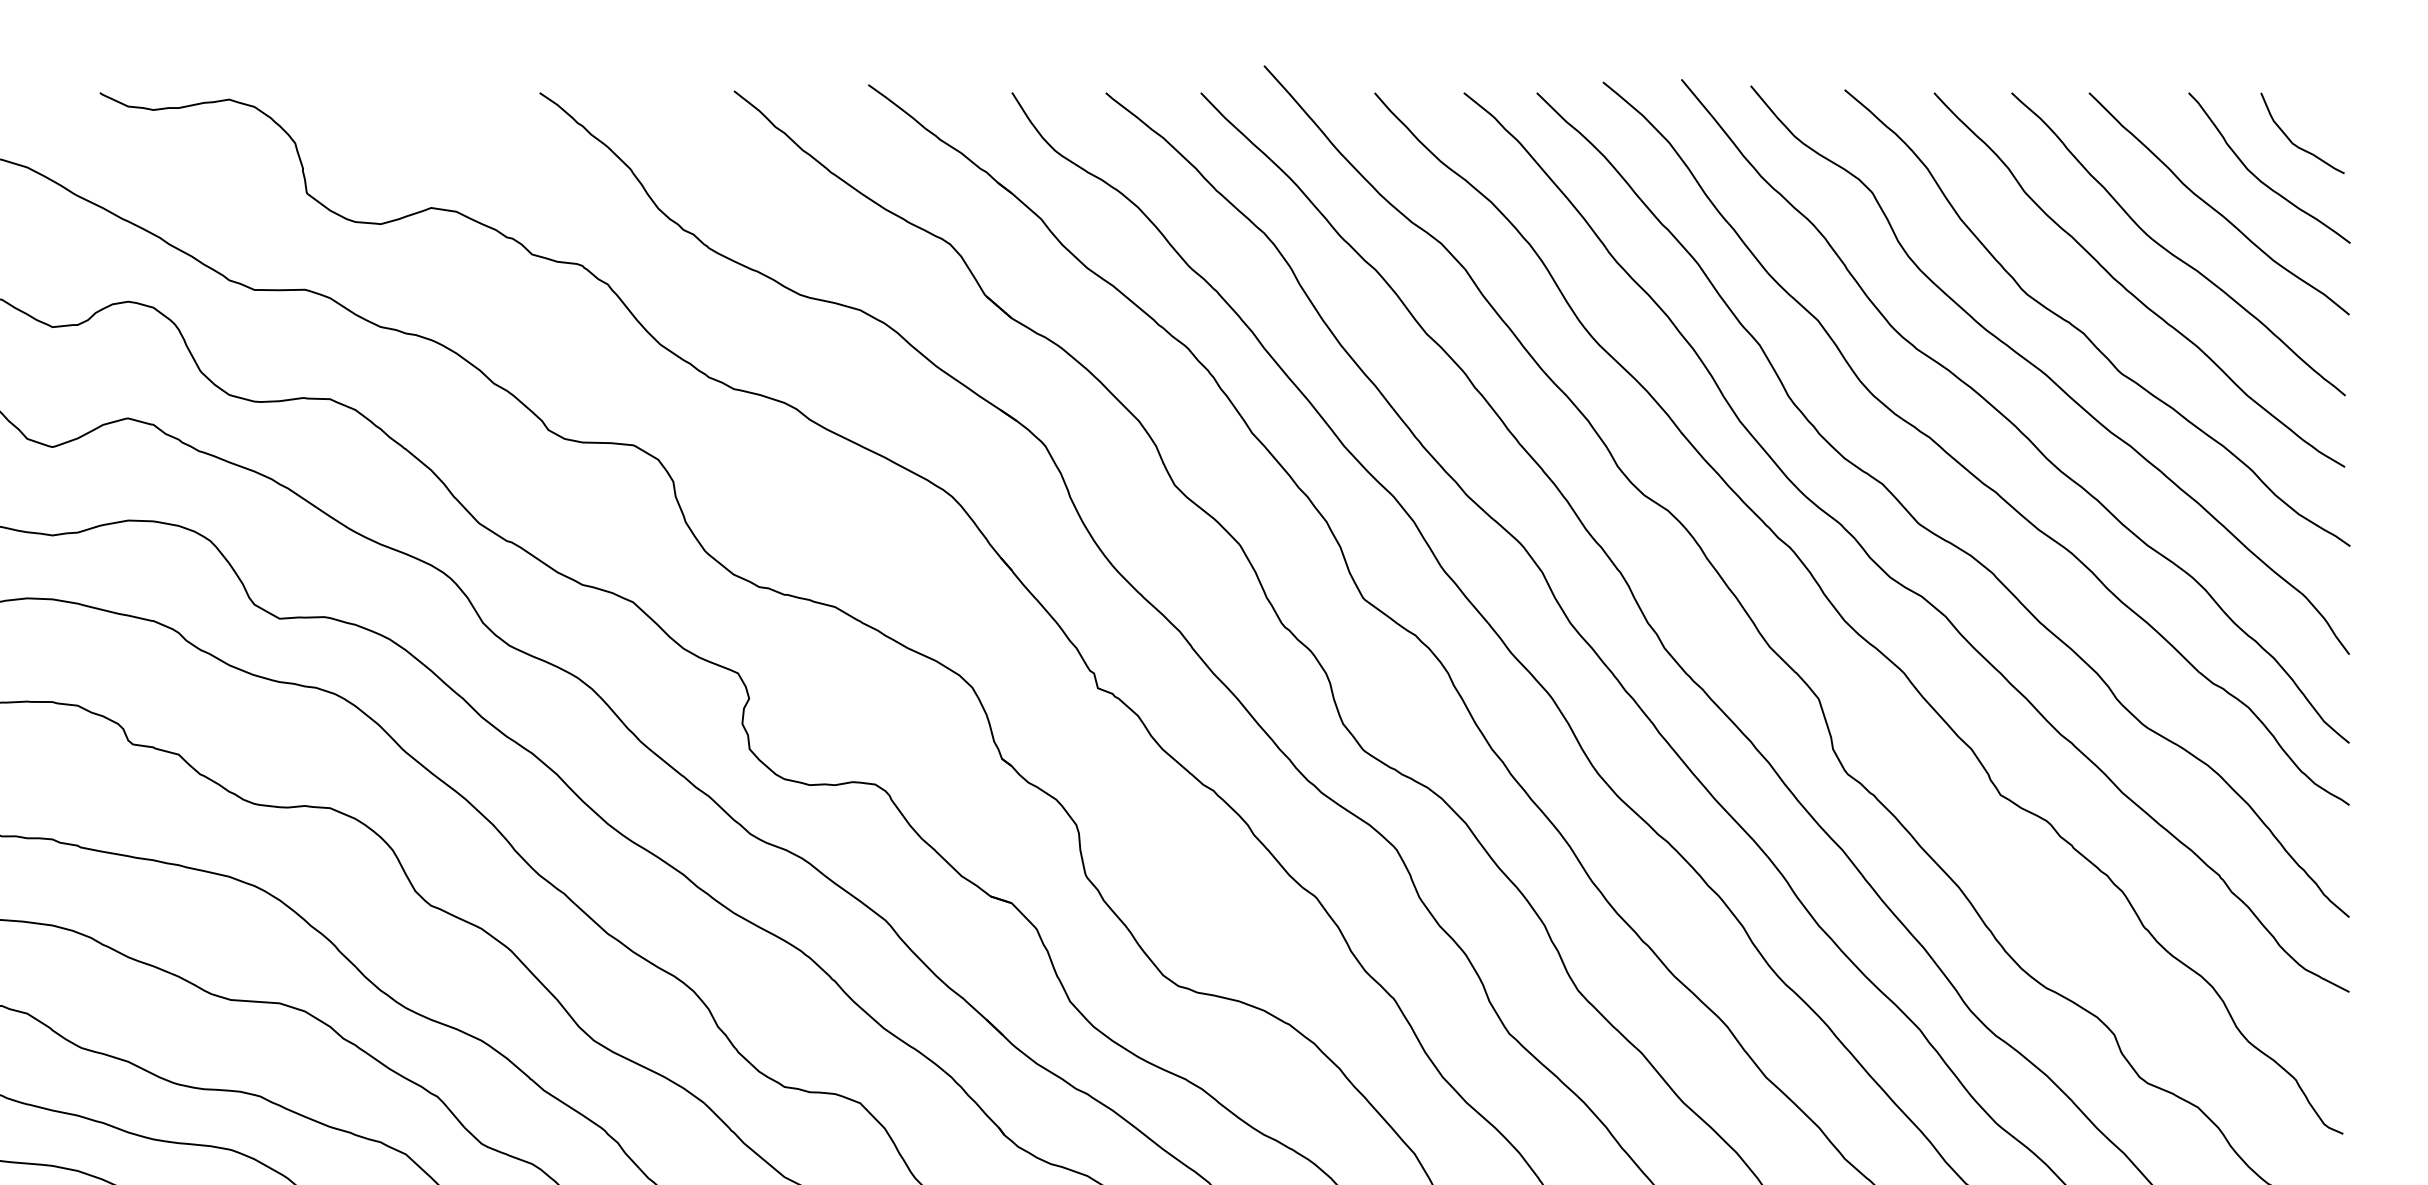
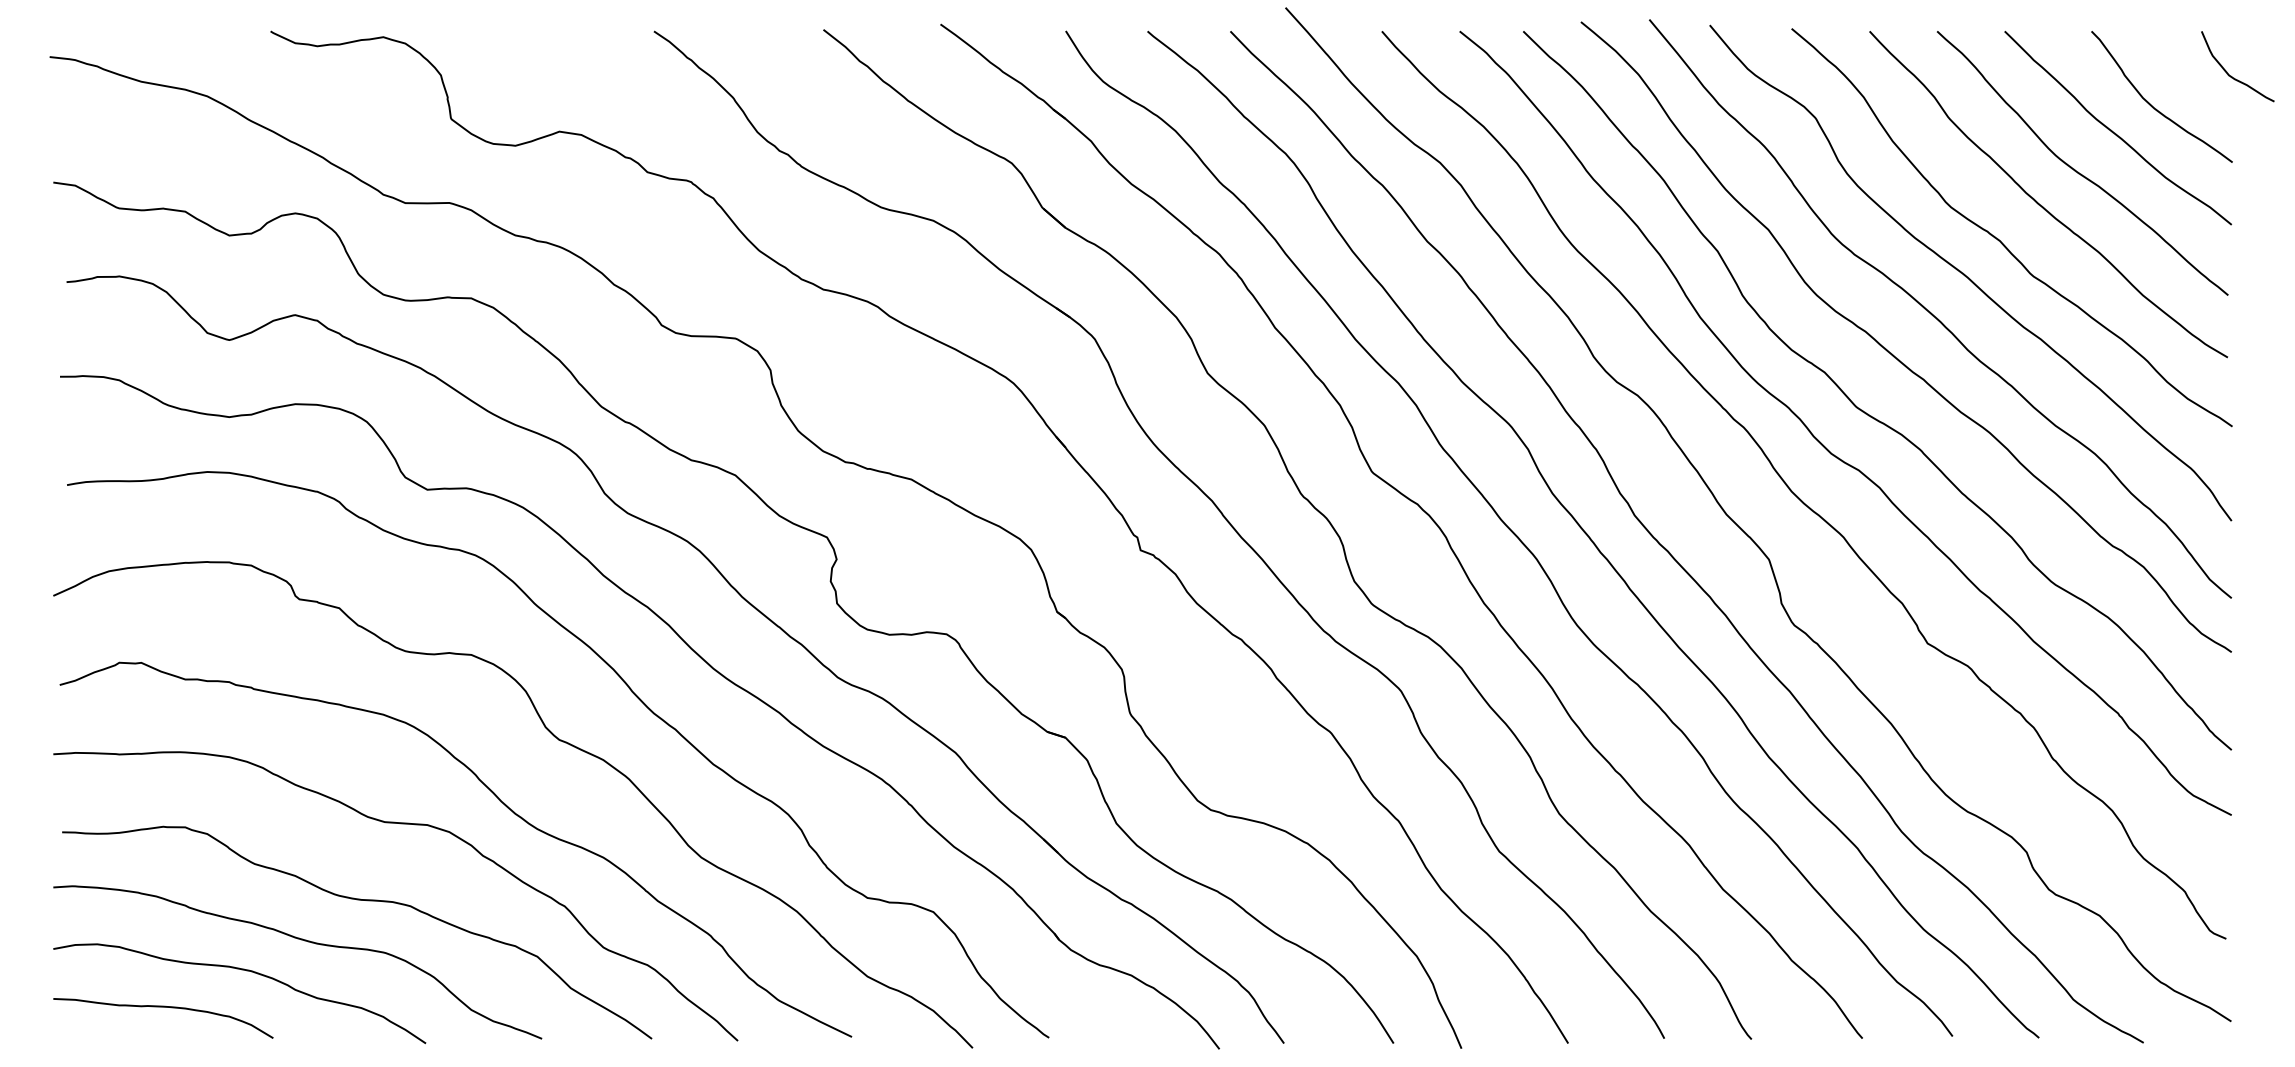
curve: (2295, 143) -> (2231, 75), moved

